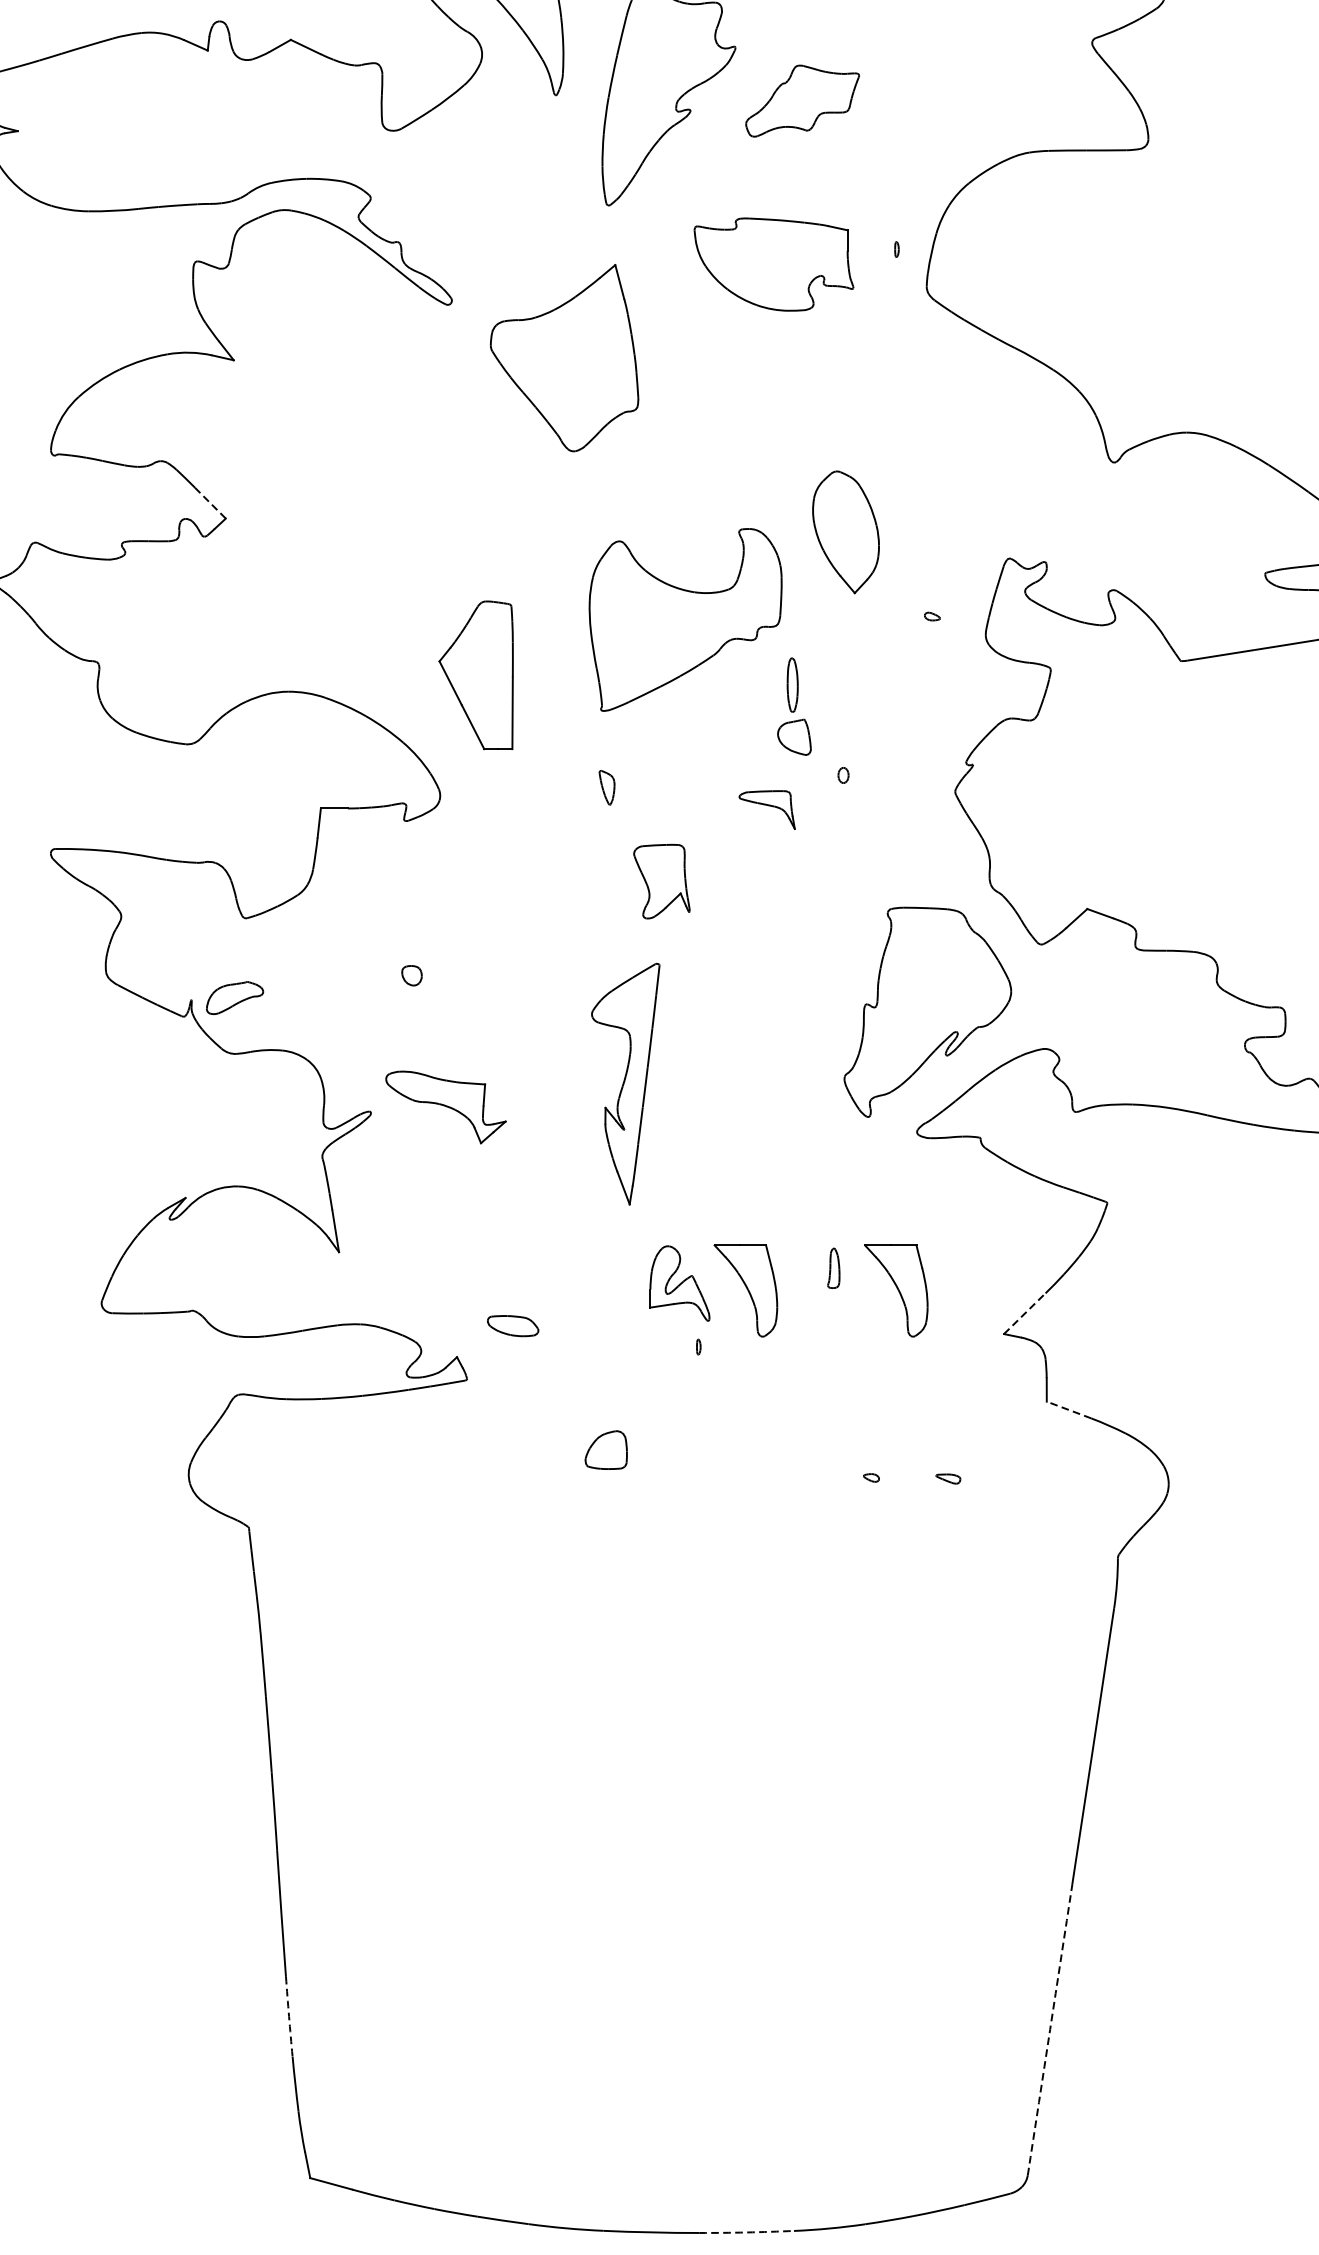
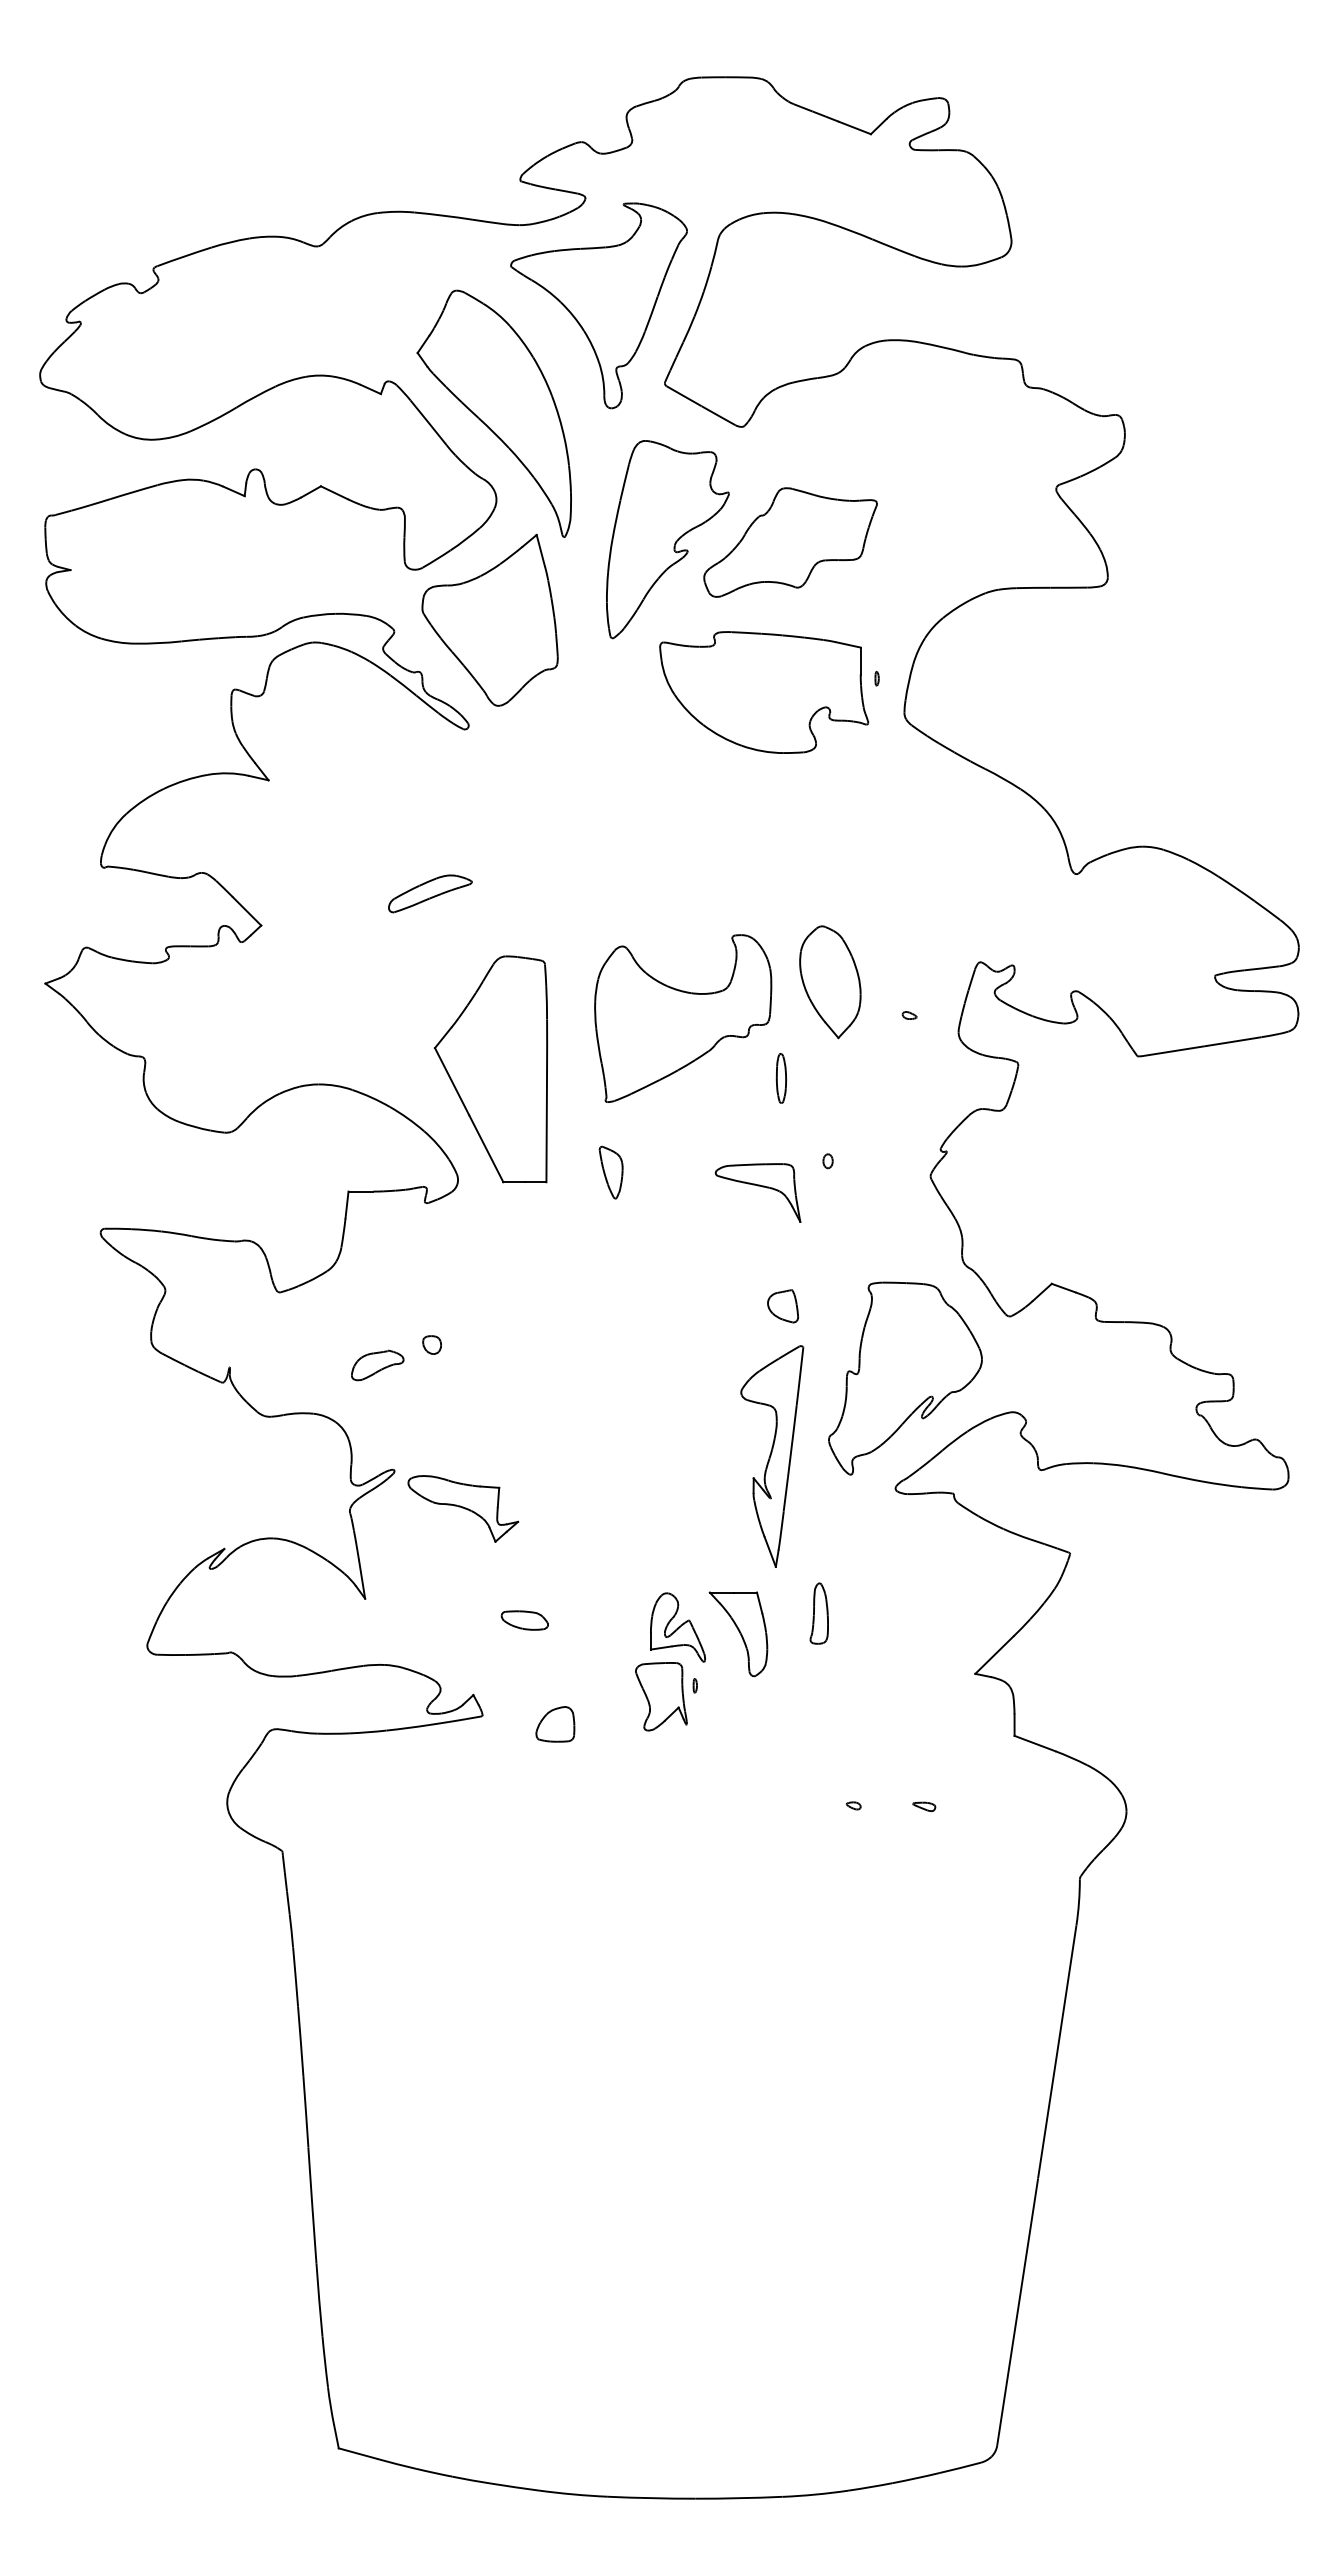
part: (802, 101) -> (790, 542), size x1.67
part: (774, 264) -> (764, 692), size x1.43
part: (563, 357) -> (489, 619), moved
part: (410, 483) -> (430, 893), added
line: (210, 503) -> (247, 911), dashed -> solid
part: (846, 532) -> (830, 982), moved
part: (475, 675) -> (490, 1069), size x1.67
part: (793, 737) -> (782, 1306), moved
part: (606, 787) -> (610, 1172), size x1.67
part: (766, 809) -> (757, 1192), size x1.67
part: (661, 881) -> (661, 1696), moved
part: (234, 998) -> (377, 1365), moved
part: (626, 1084) -> (772, 1456), moved
part: (446, 1106) -> (463, 1508), moved
part: (833, 1268) -> (818, 1613), size x1.67
part: (896, 1291) -> (876, 1634), removed
line: (1024, 1314) -> (994, 1655), dashed -> solid
part: (512, 1326) -> (524, 1620), moved
line: (1068, 1409) -> (1034, 1743), dashed -> solid
part: (606, 1450) -> (555, 1724), moved
arc: (289, 2016) -> (319, 2300), dashed -> solid
arc: (1049, 2030) -> (1017, 2312), dashed -> solid
arc: (746, 2232) -> (739, 2498), dashed -> solid

